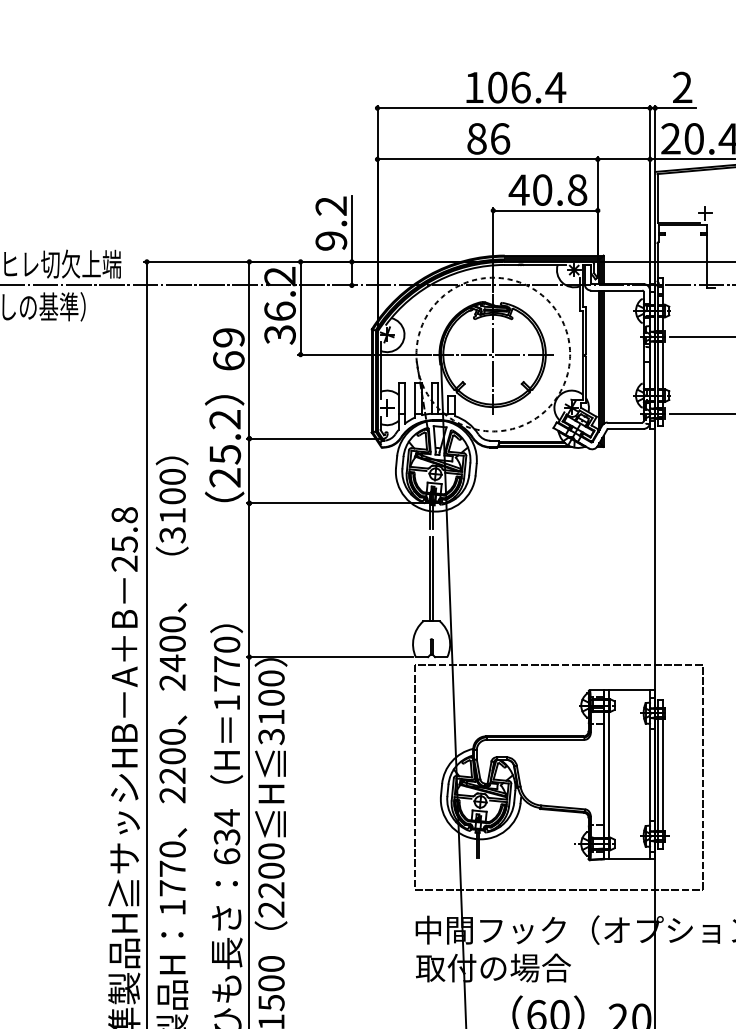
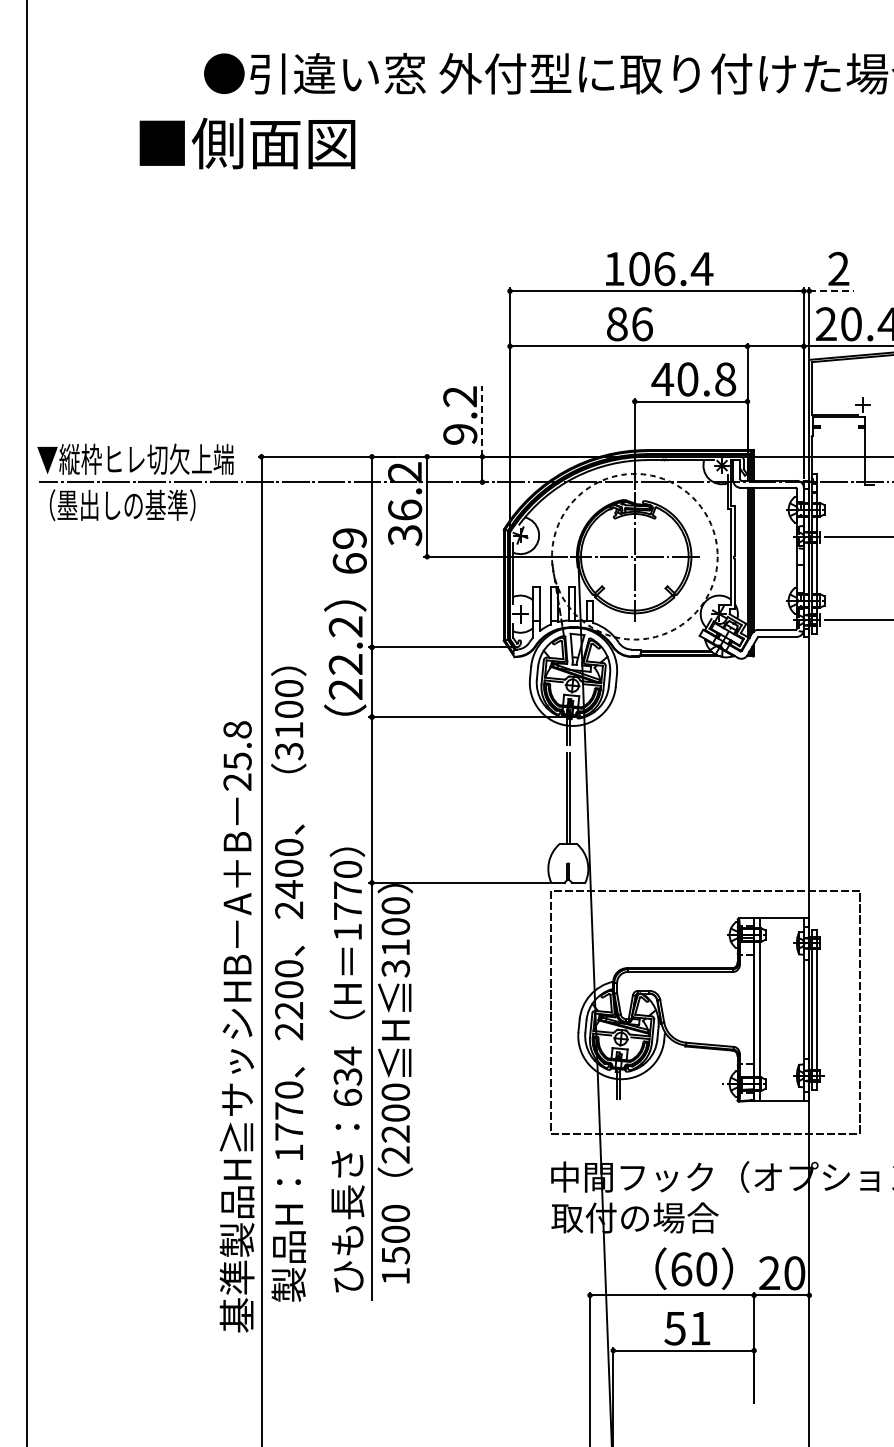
line: (675, 108) -> (831, 291), solid -> dashed
line: (351, 228) -> (482, 420), solid -> dashed
text: (224, 454) -> (345, 664), 25.2 -> 22.2

